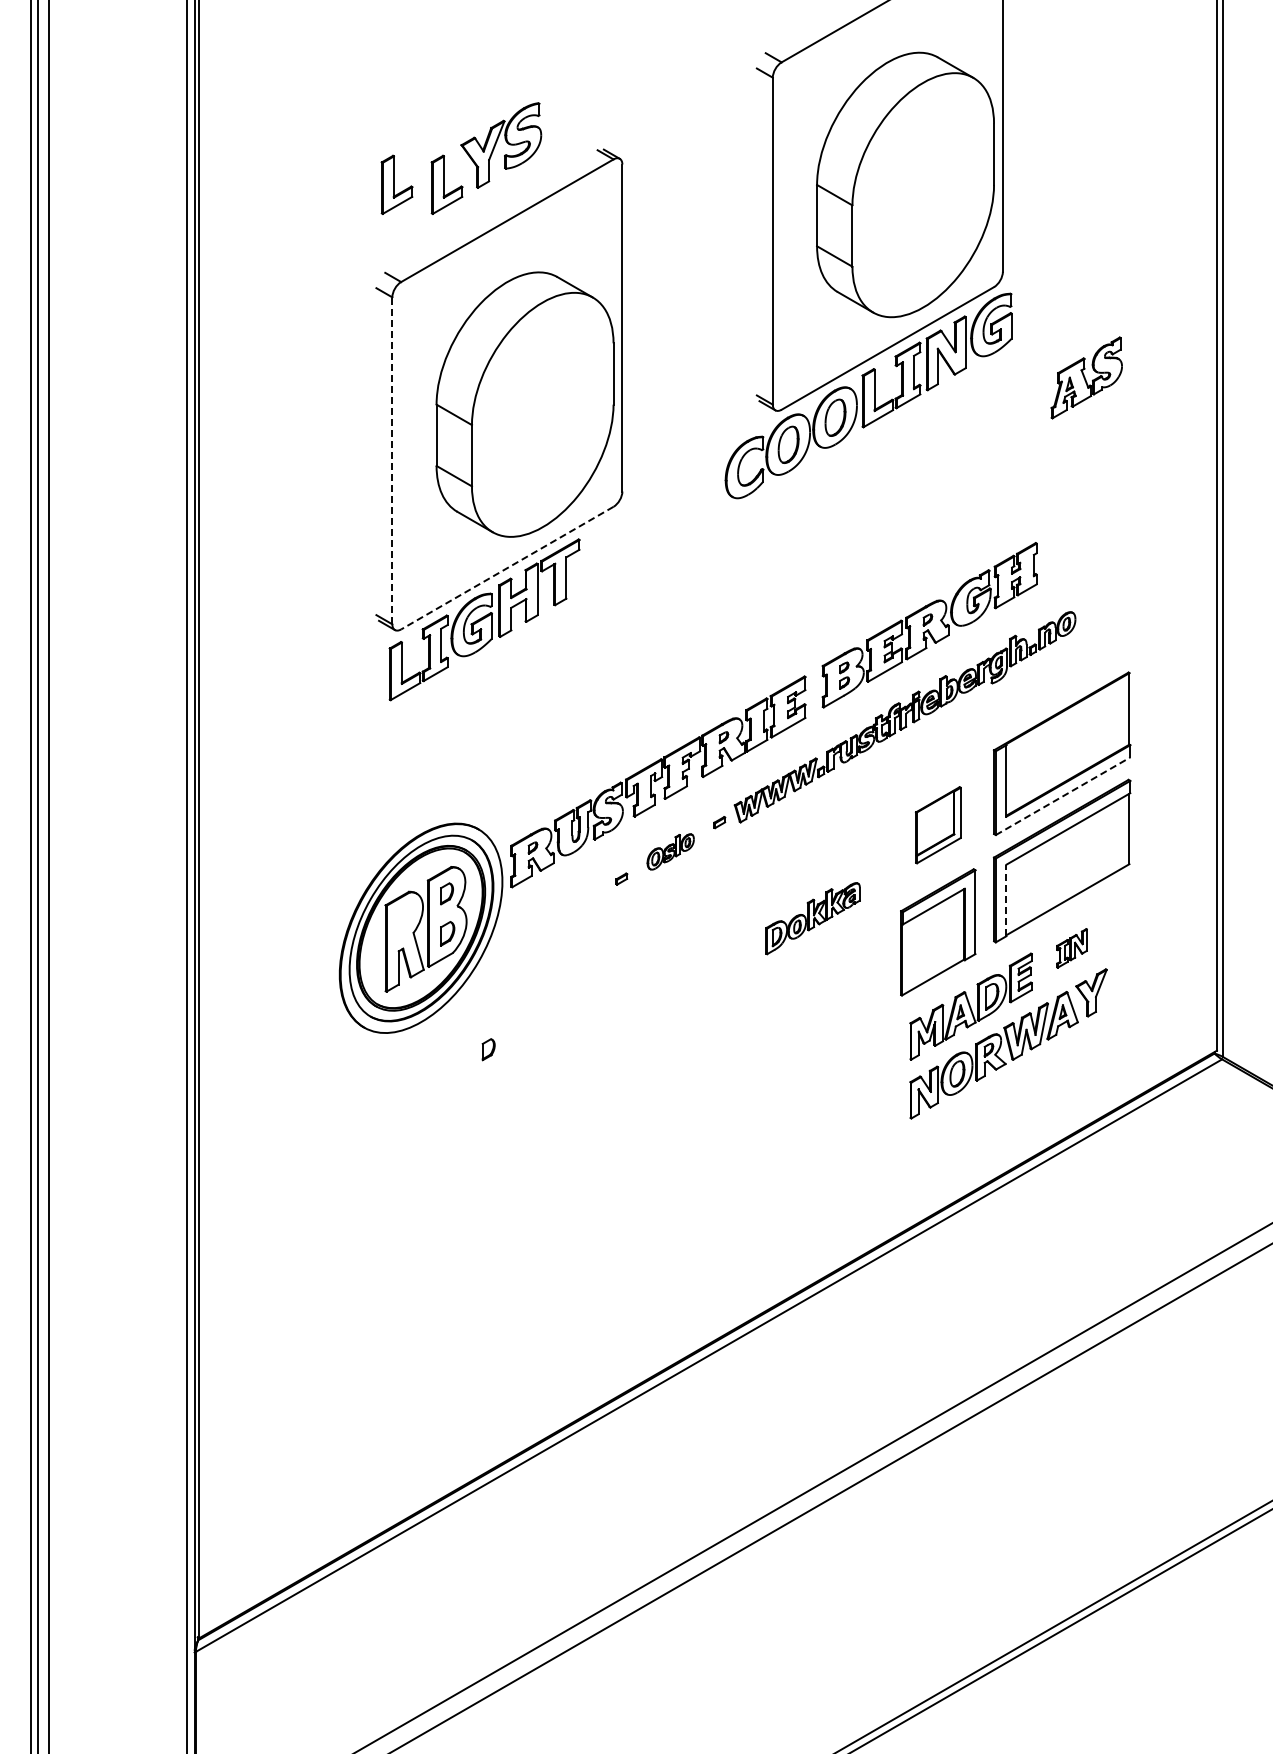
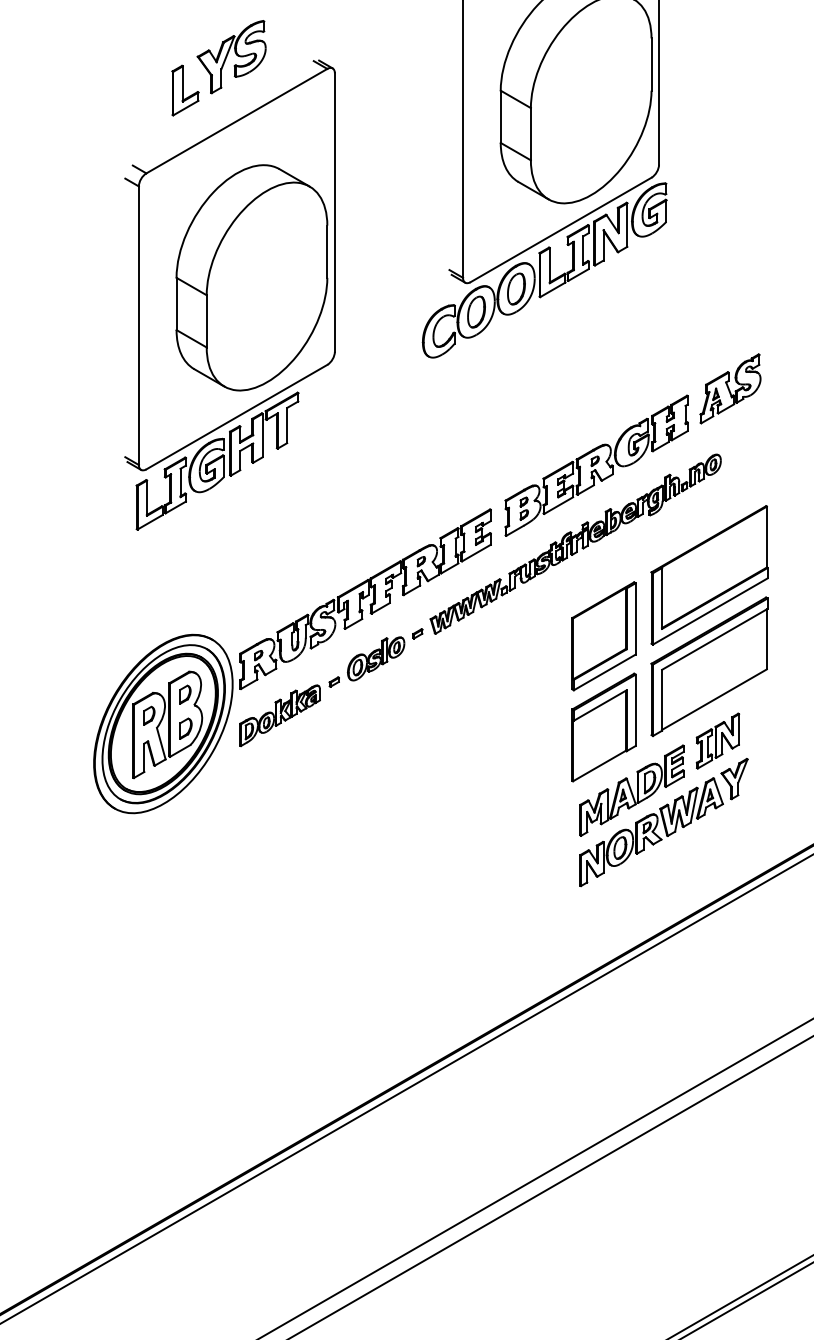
part: (396, 184) -> (142, 90), removed
part: (1086, 377) -> (730, 388), moved
line: (392, 460) -> (139, 325), dashed -> solid
line: (507, 568) -> (236, 417), dashed -> solid
line: (1063, 796) -> (710, 611), dashed -> solid
part: (938, 824) -> (604, 635), size x1.67
part: (670, 851) -> (375, 658), size x1.43
line: (1006, 900) -> (662, 700), dashed -> solid
part: (812, 918) -> (279, 715), moved
part: (1071, 948) -> (717, 741), size x1.67
part: (488, 1049) -> (149, 715), moved

